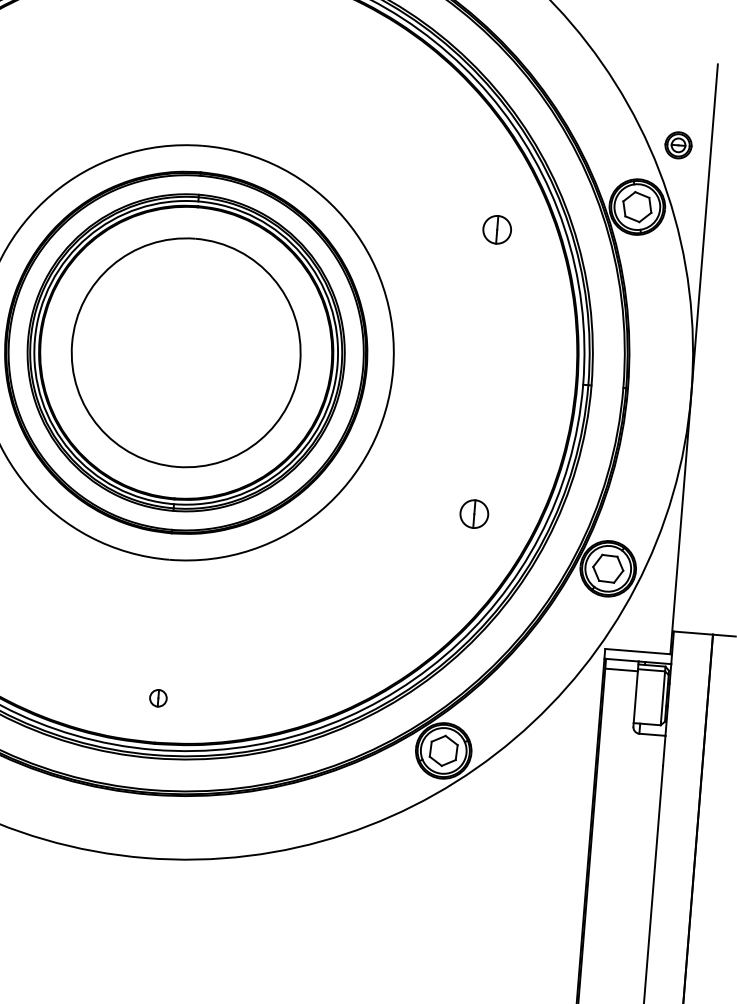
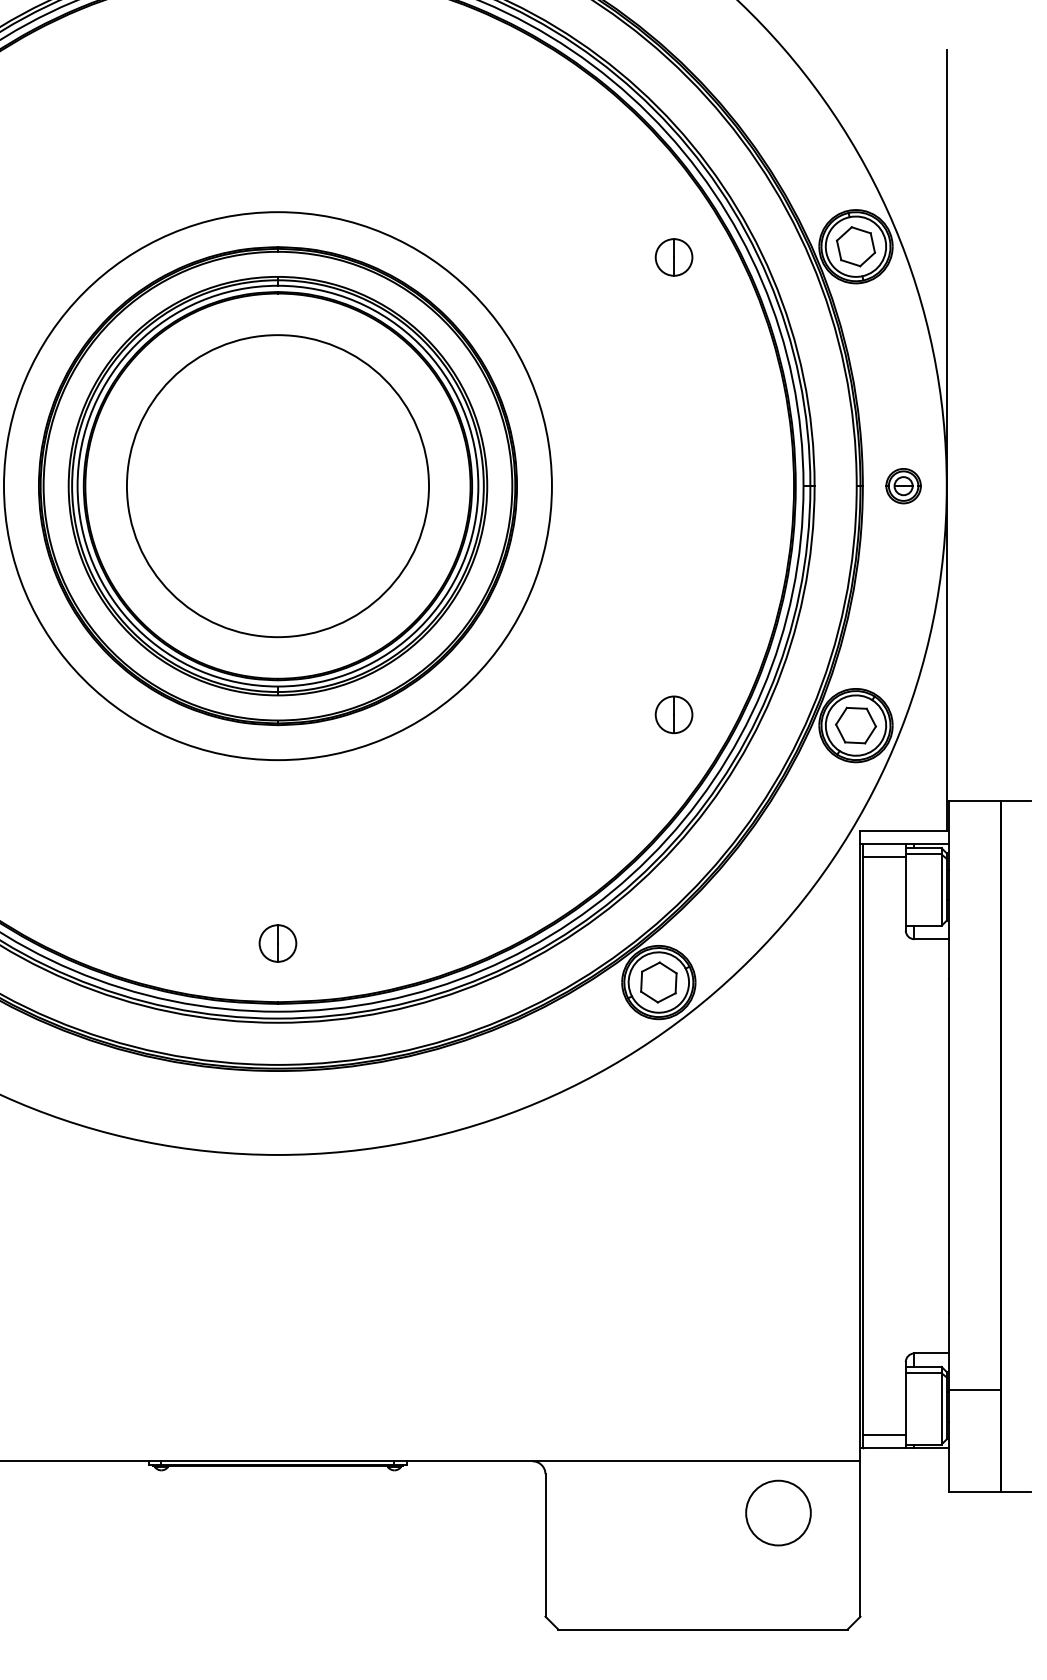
part: (678, 145) -> (903, 486), moved
part: (496, 229) -> (673, 257), moved
part: (473, 513) -> (673, 714), moved
part: (158, 698) -> (277, 943), size x1.67

